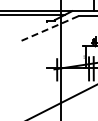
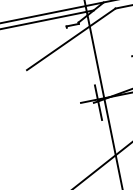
line: (48, 29) -> (71, 40), dashed -> solid

